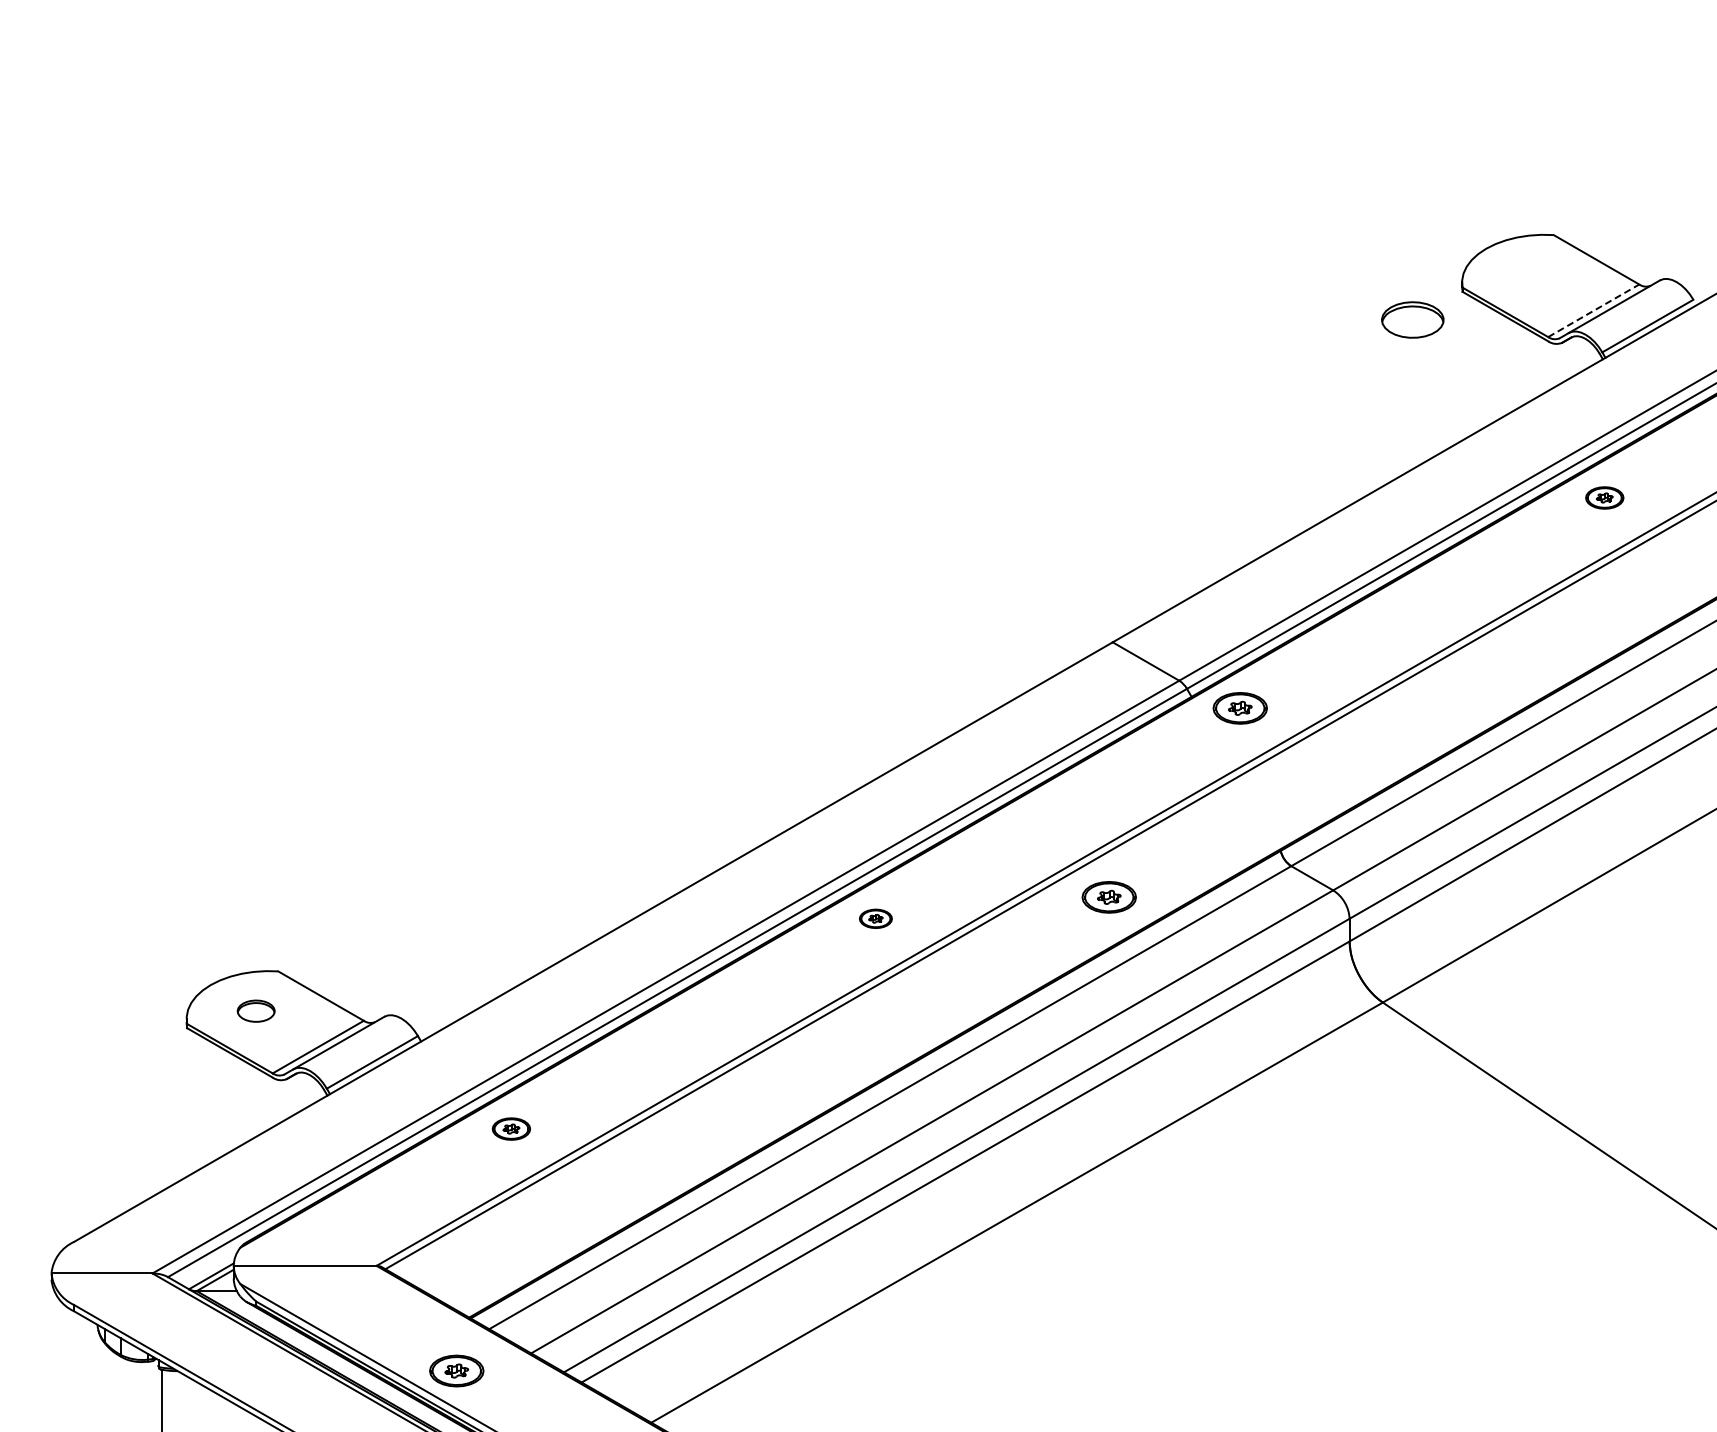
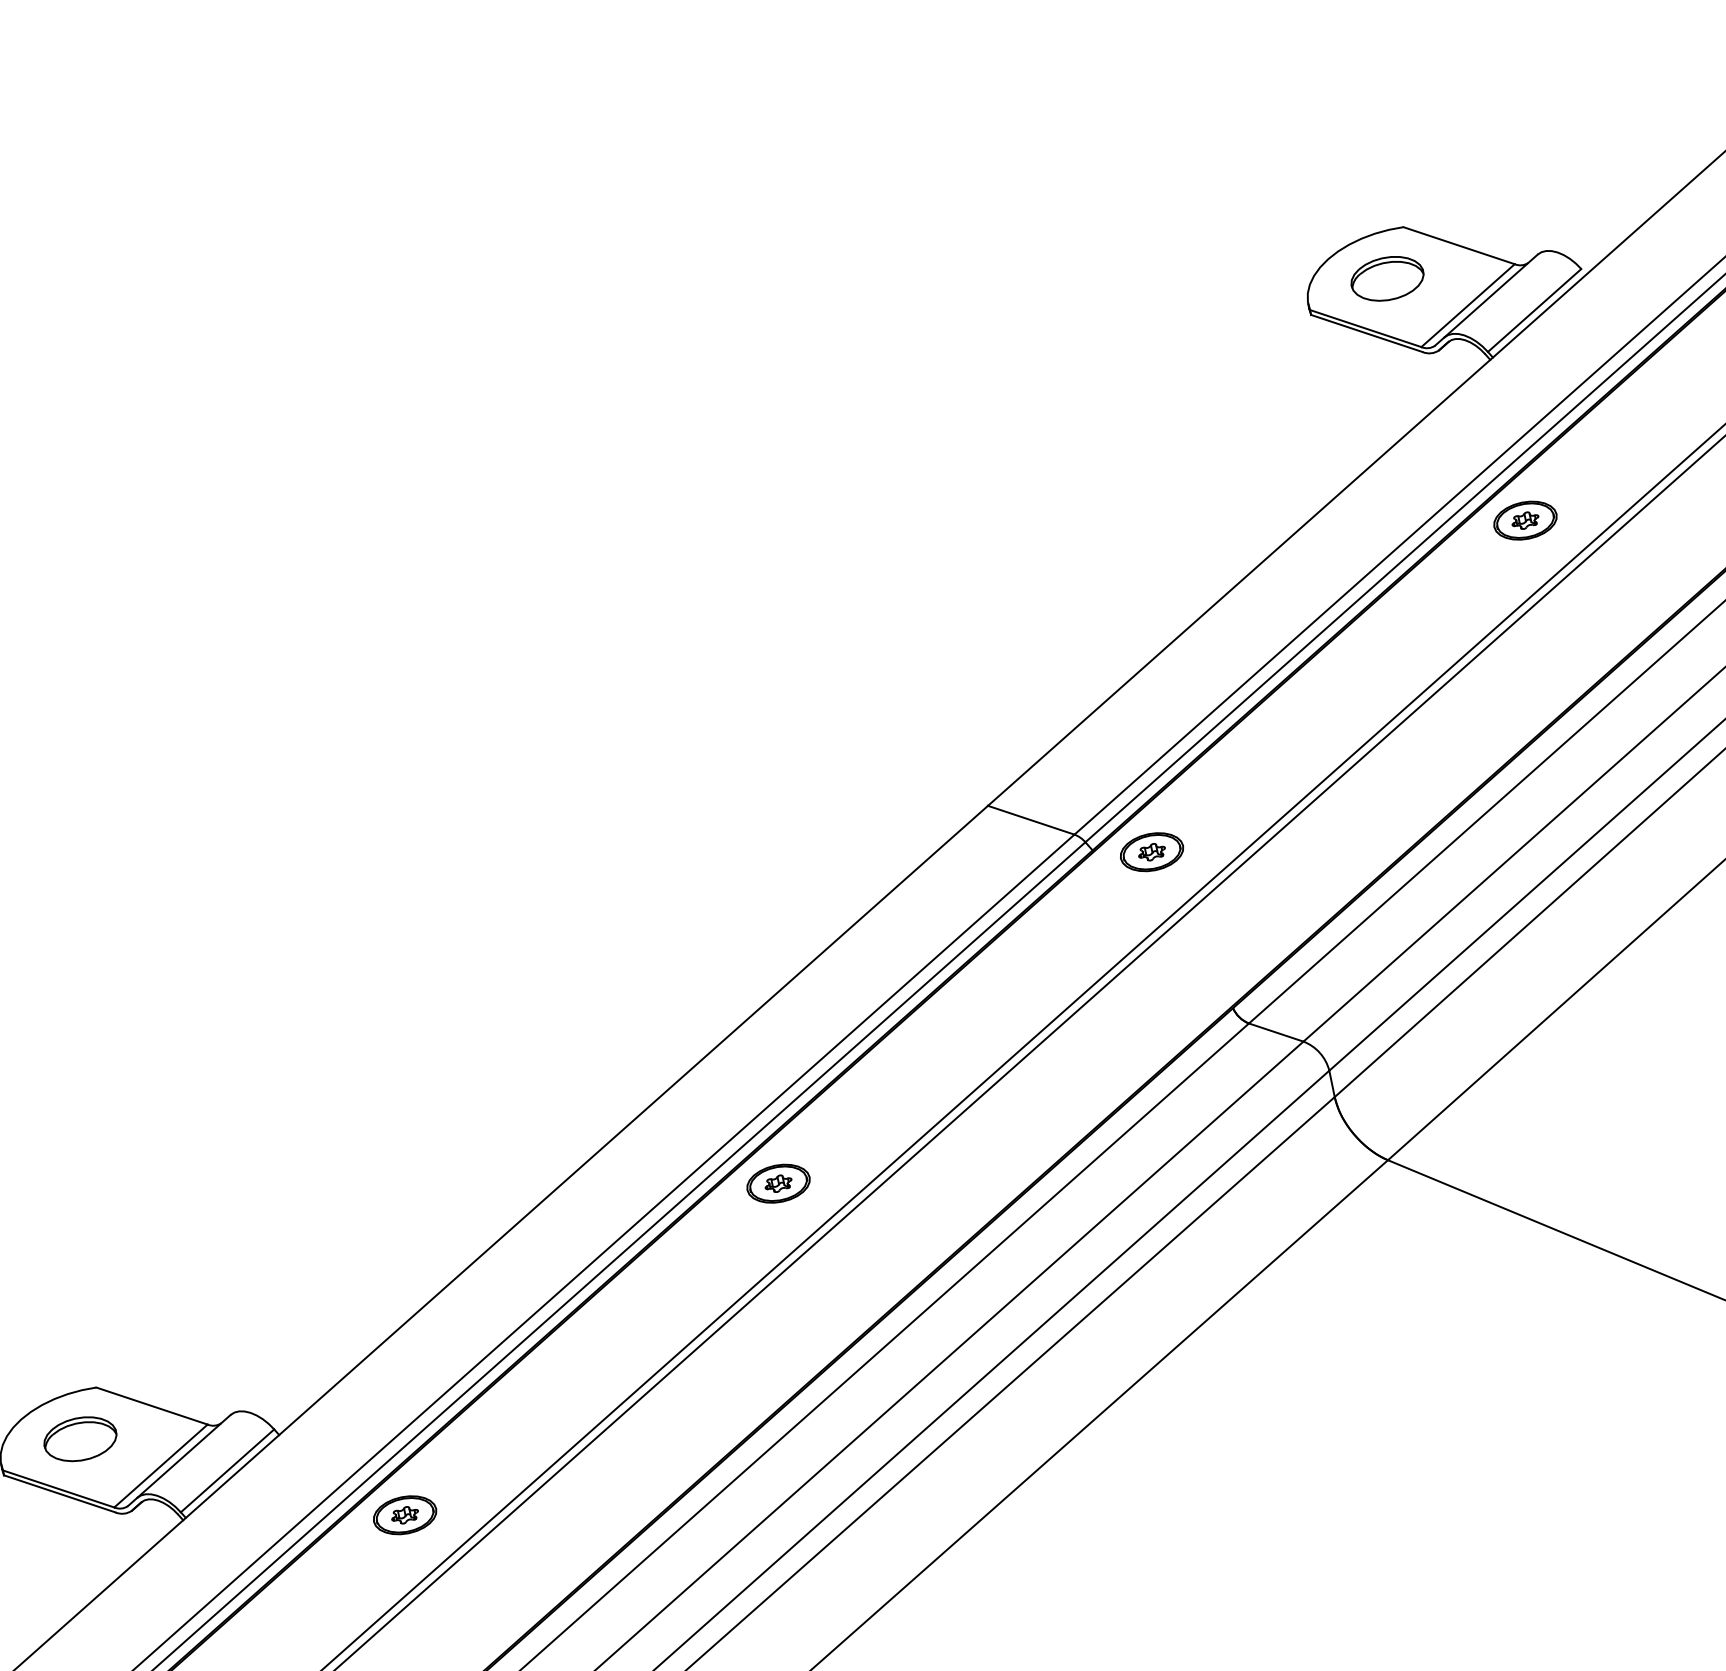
line: (1593, 310) -> (1467, 305), dashed -> solid
part: (1412, 319) -> (1387, 278), moved
part: (1604, 497) -> (1525, 520), size x1.43
part: (1108, 897) -> (1043, 1103), removed
part: (875, 918) -> (778, 1183), size x1.67
part: (255, 1010) -> (79, 1438), size x1.67
part: (511, 1128) -> (405, 1514), size x1.43

